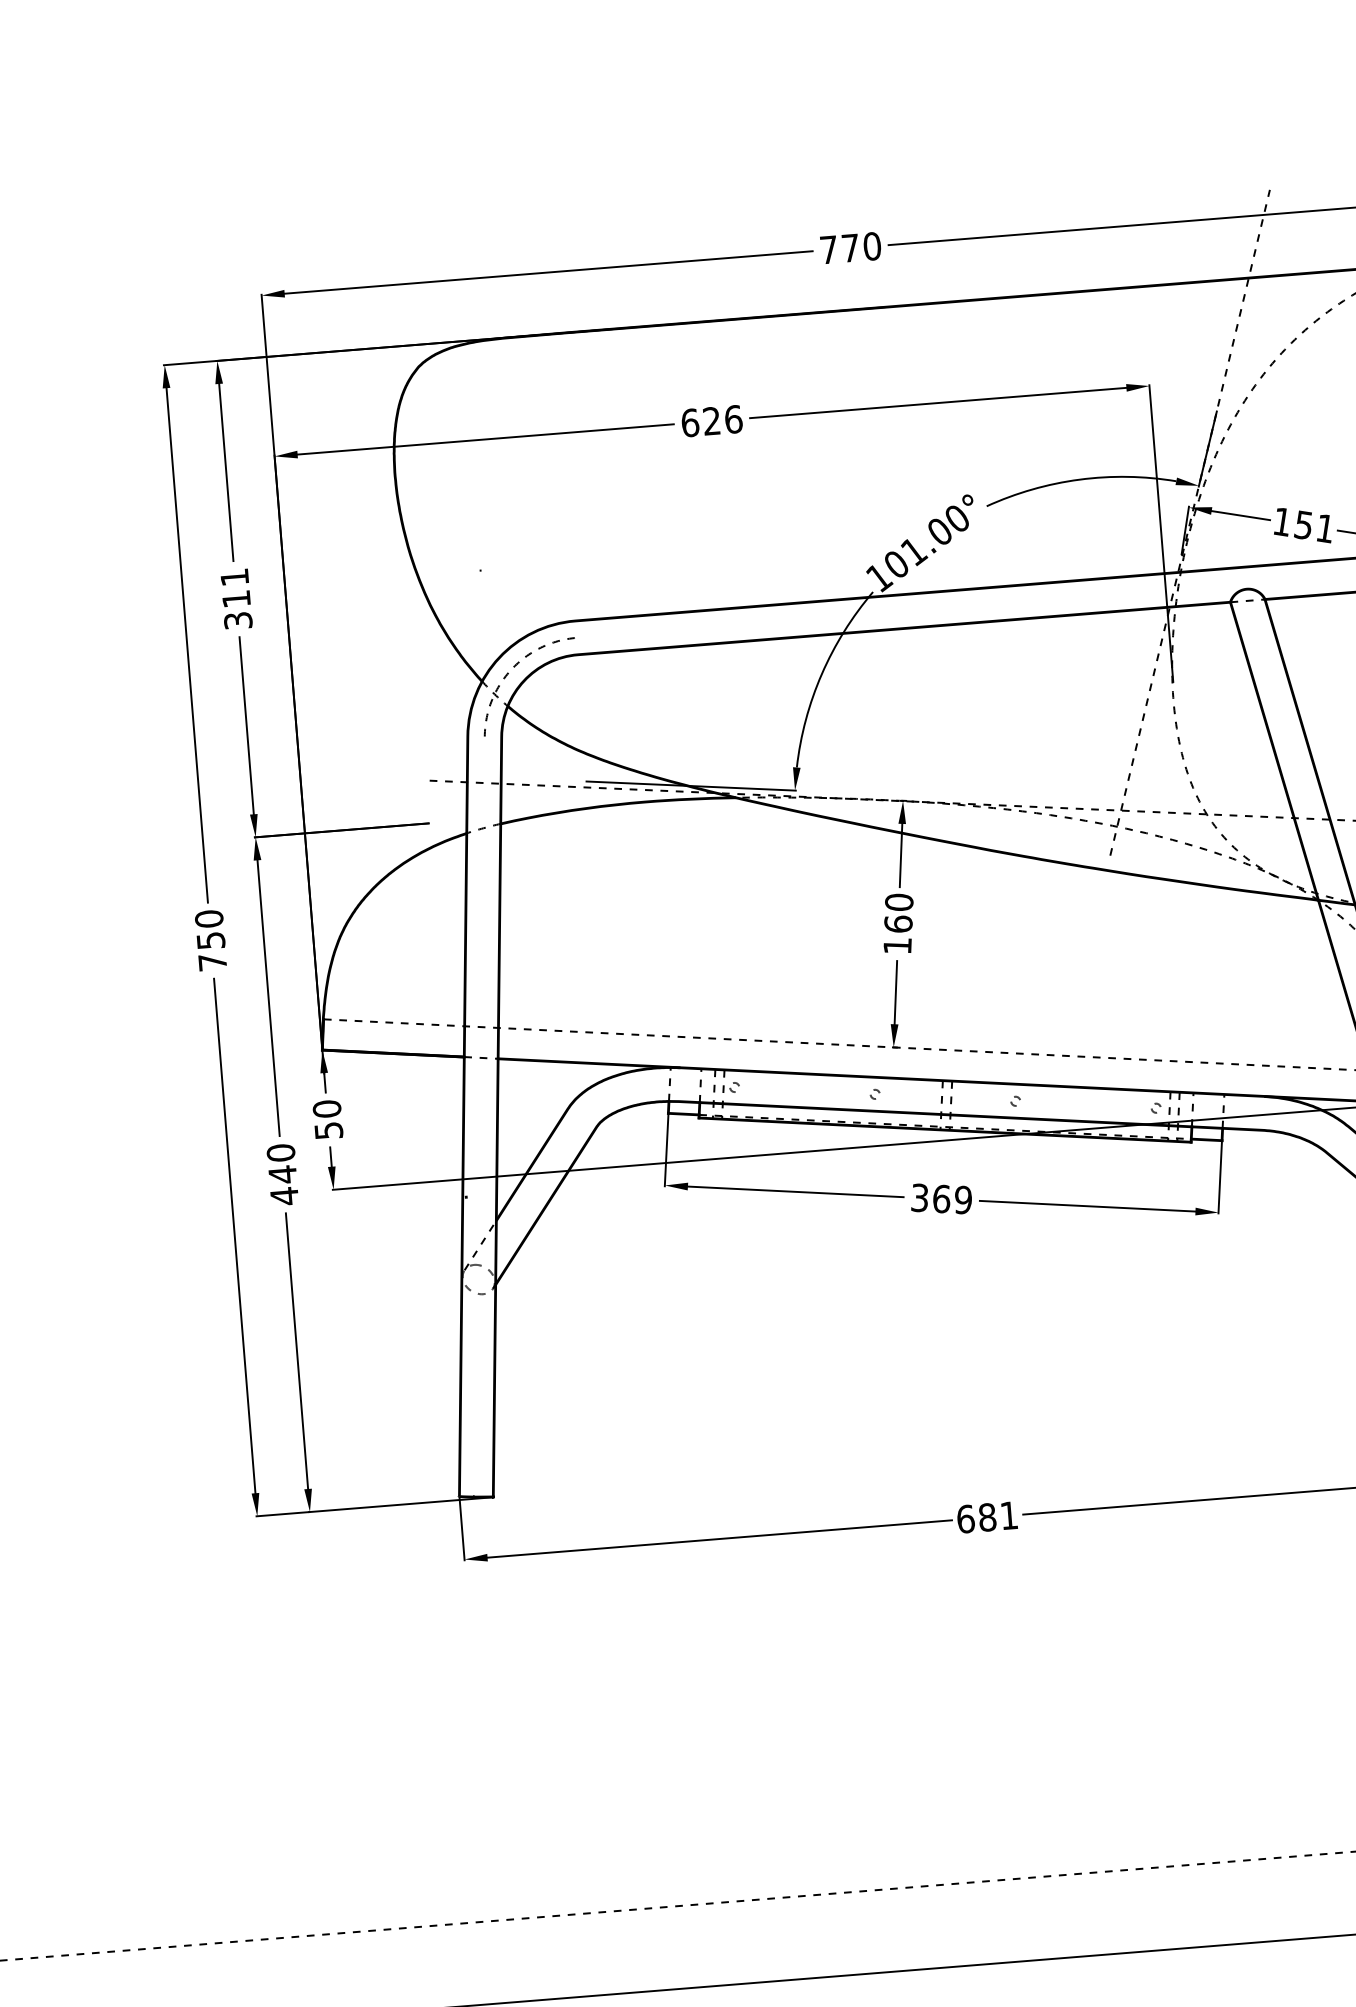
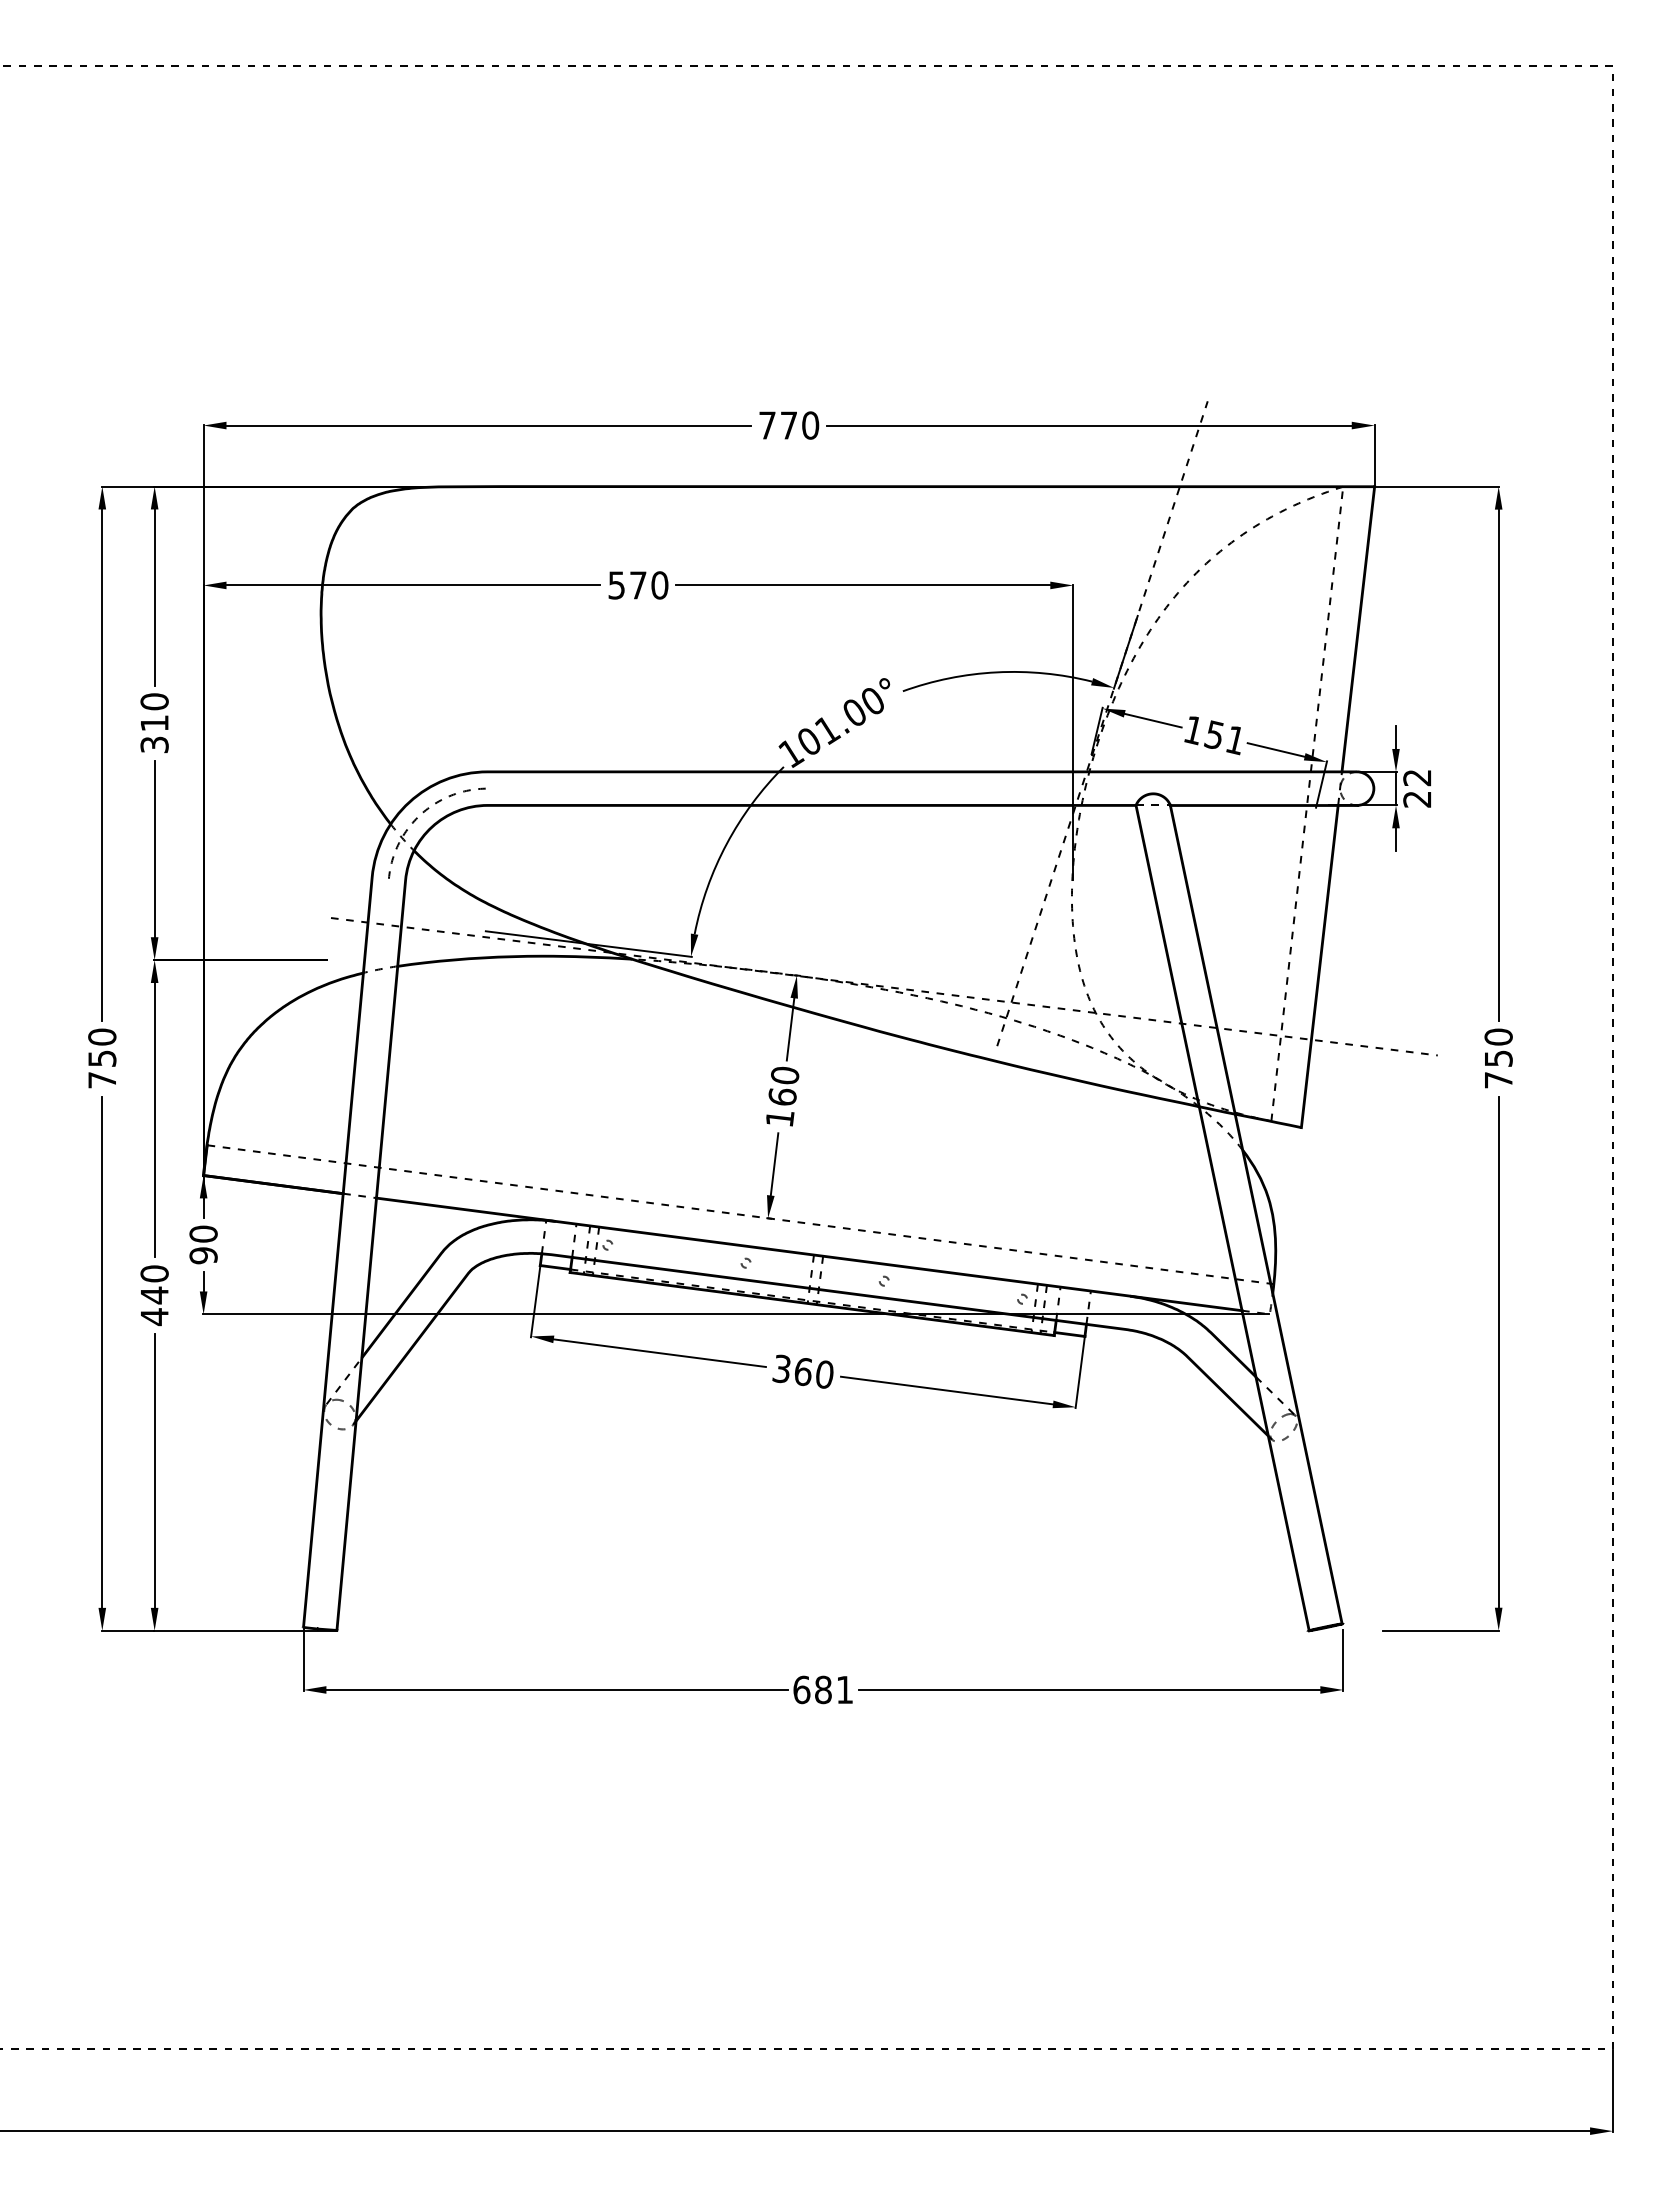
text: (712, 421) -> (638, 585), 626 -> 570
text: (234, 577) -> (154, 701), 311 -> 310
text: (328, 1130) -> (203, 1255), 50 -> 90
text: (963, 1199) -> (824, 1374), 369 -> 360

